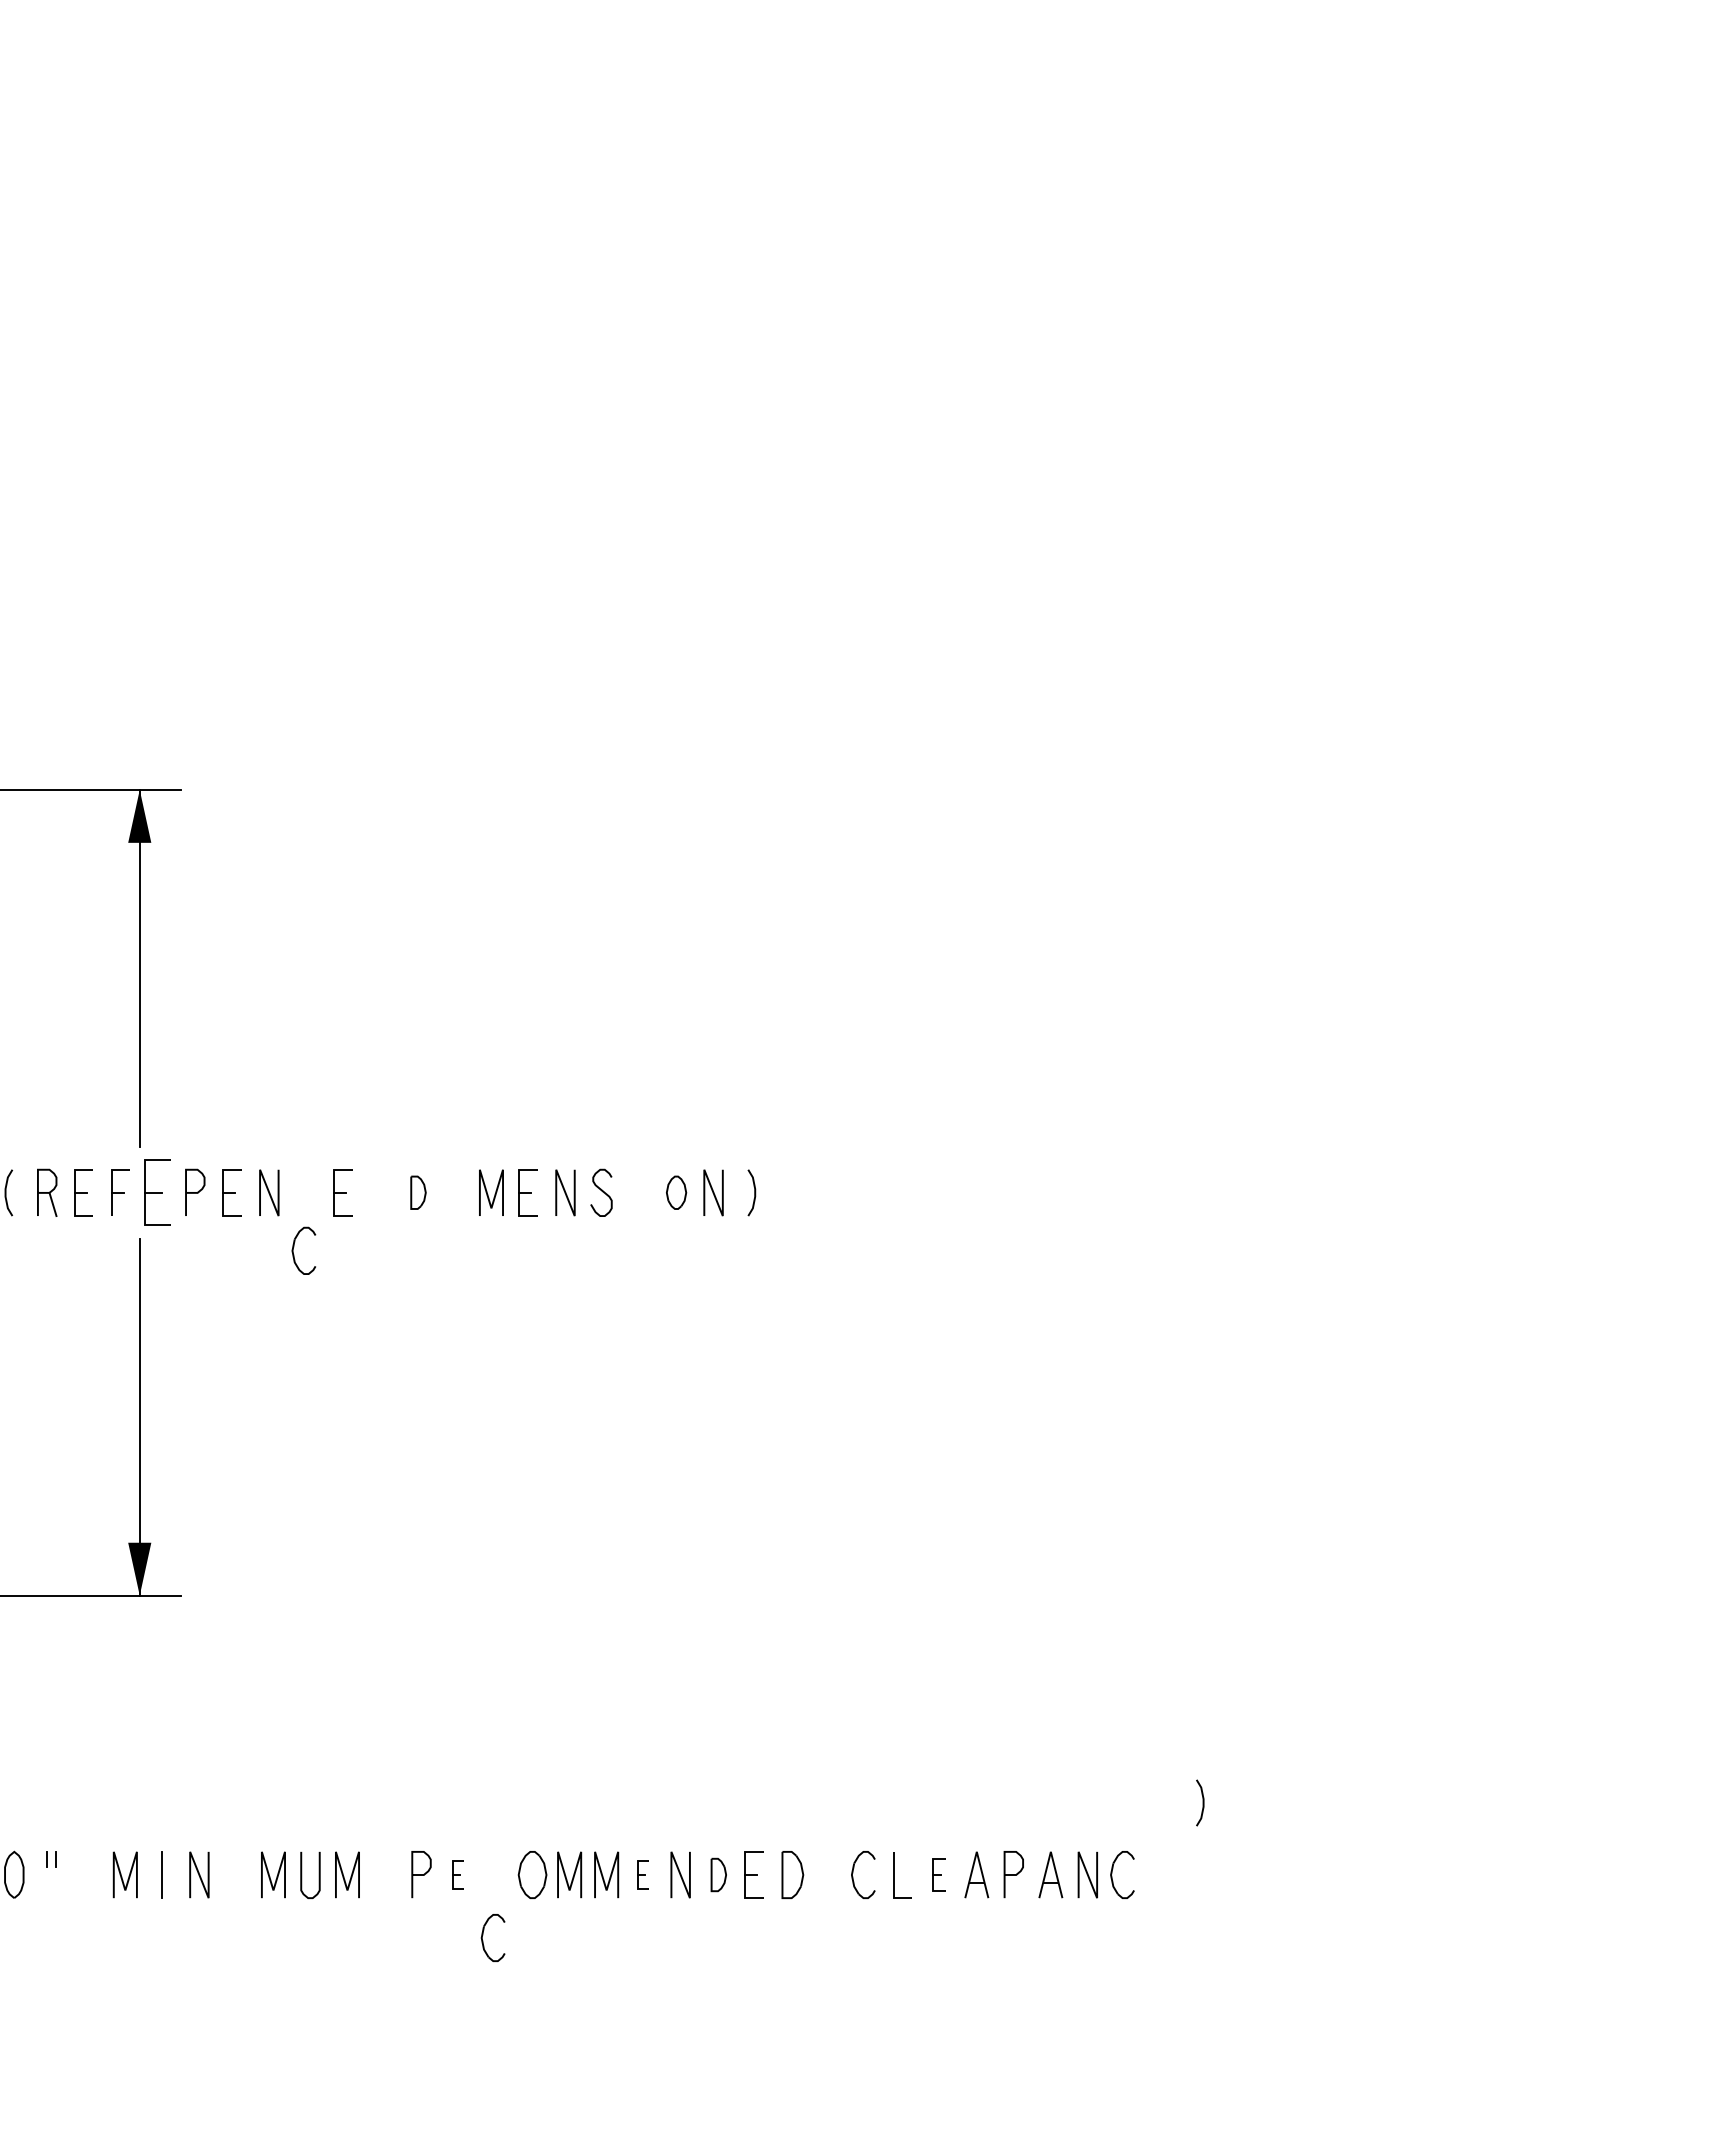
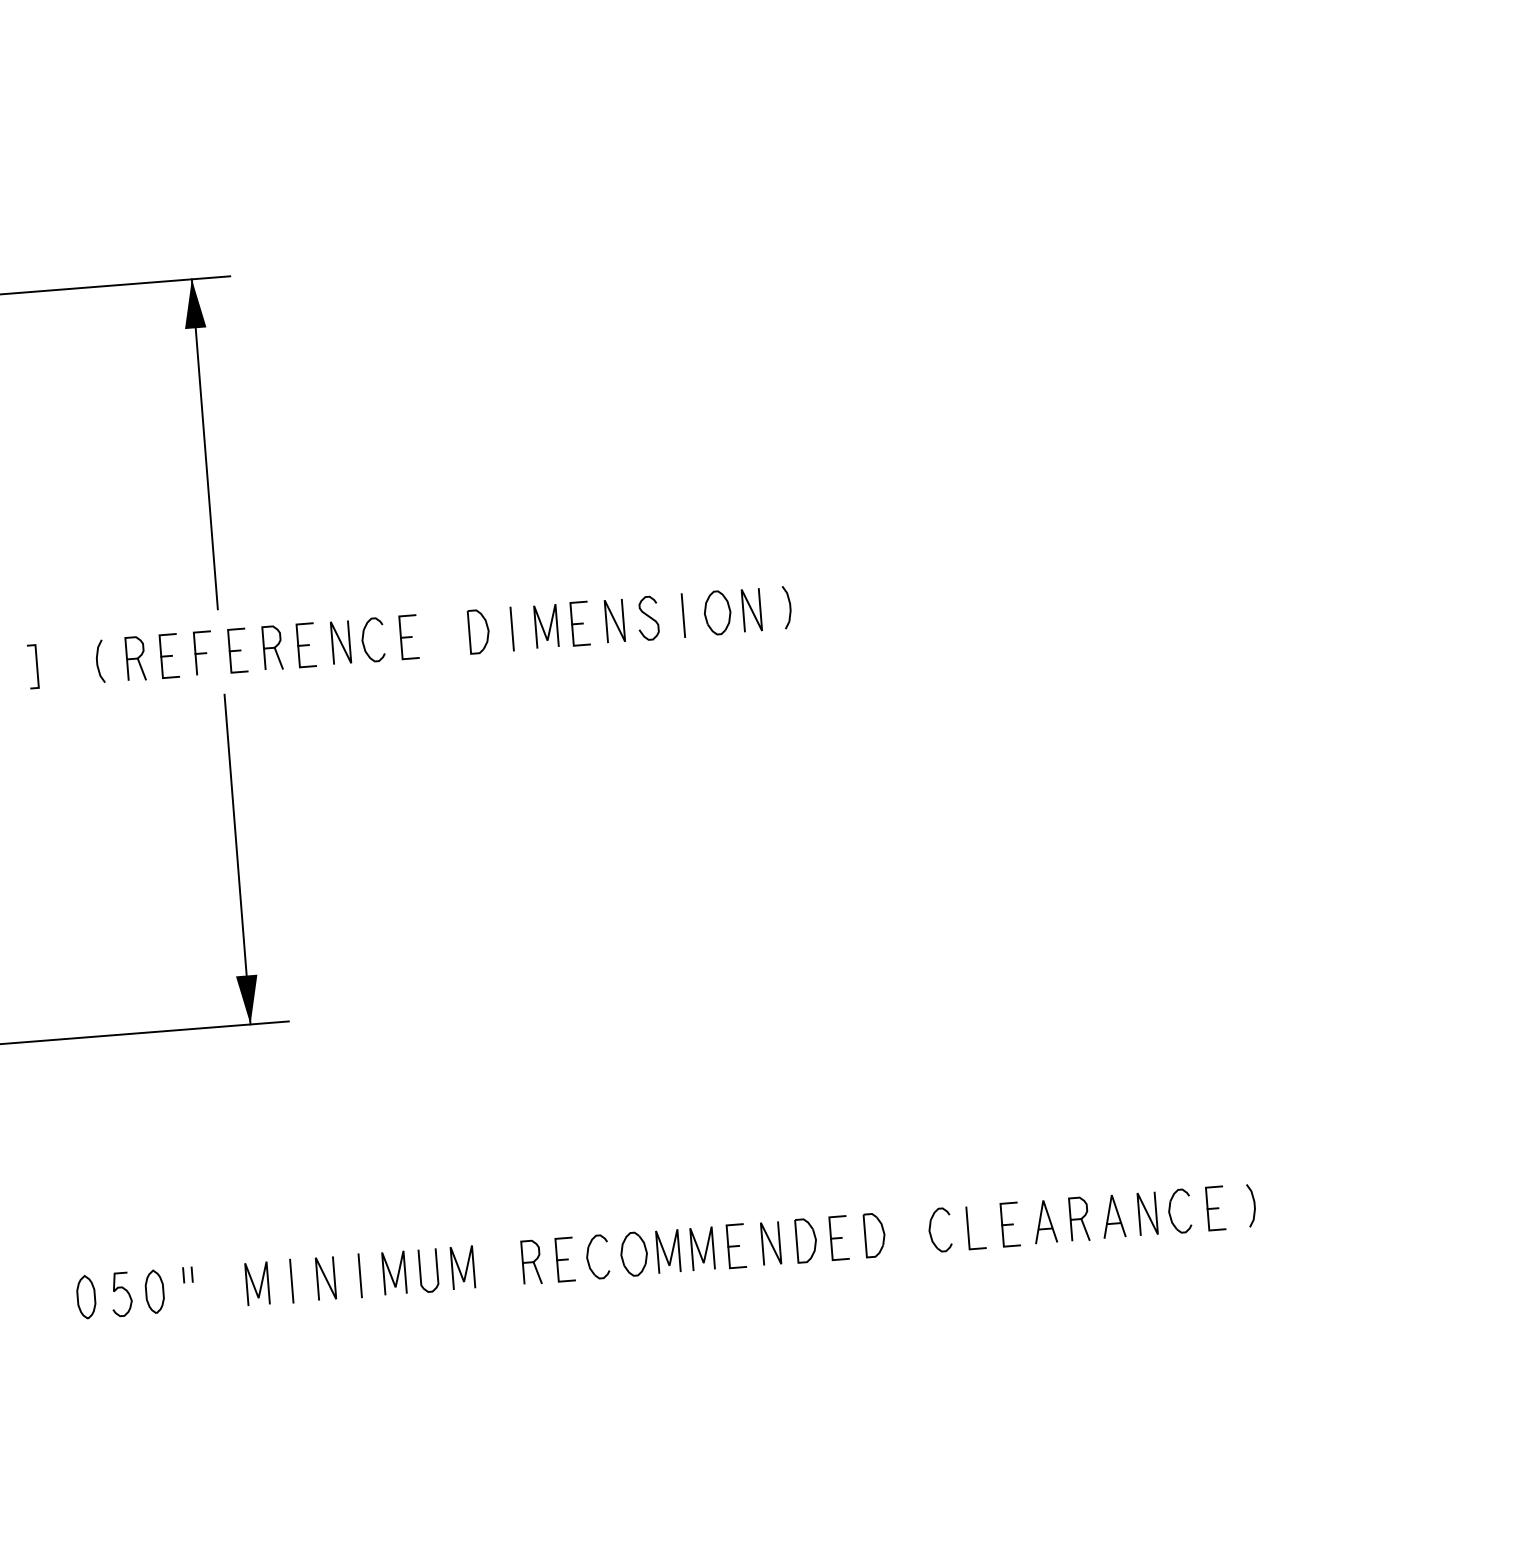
part: (157, 1192) -> (237, 650), size x0.71
part: (418, 1192) -> (478, 631), size x1.43
line: (454, 1192) -> (512, 628), added
line: (639, 1192) -> (683, 615), added
part: (676, 1192) -> (717, 612), size x1.43
line: (200, 1204) -> (278, 658), added
part: (294, 1247) -> (364, 637), moved
curve: (1202, 1802) -> (1253, 1205), moved
line: (236, 1874) -> (360, 1275), added
part: (457, 1874) -> (564, 1259), size x1.67
part: (642, 1874) -> (735, 1245), size x1.67
part: (718, 1874) -> (806, 1240), size x1.43
part: (939, 1874) -> (1010, 1224), size x1.43
part: (1161, 1874) -> (1215, 1207), added
line: (426, 1886) -> (536, 1272), added
line: (1019, 1886) -> (1085, 1229), added
part: (483, 1935) -> (588, 1255), moved

